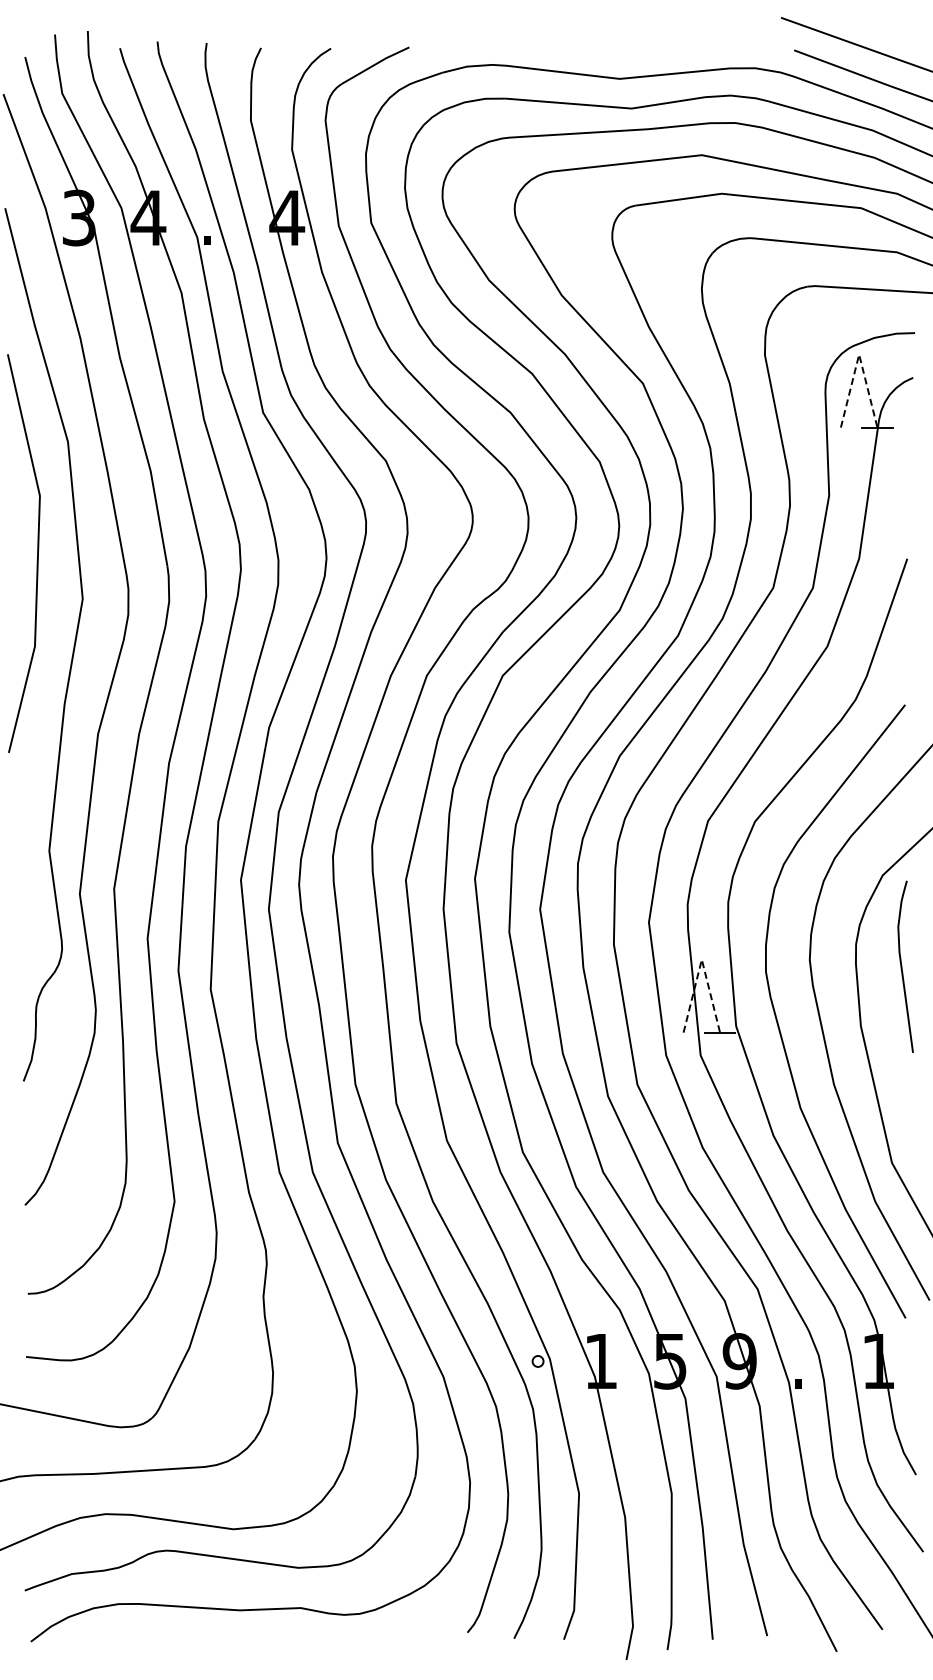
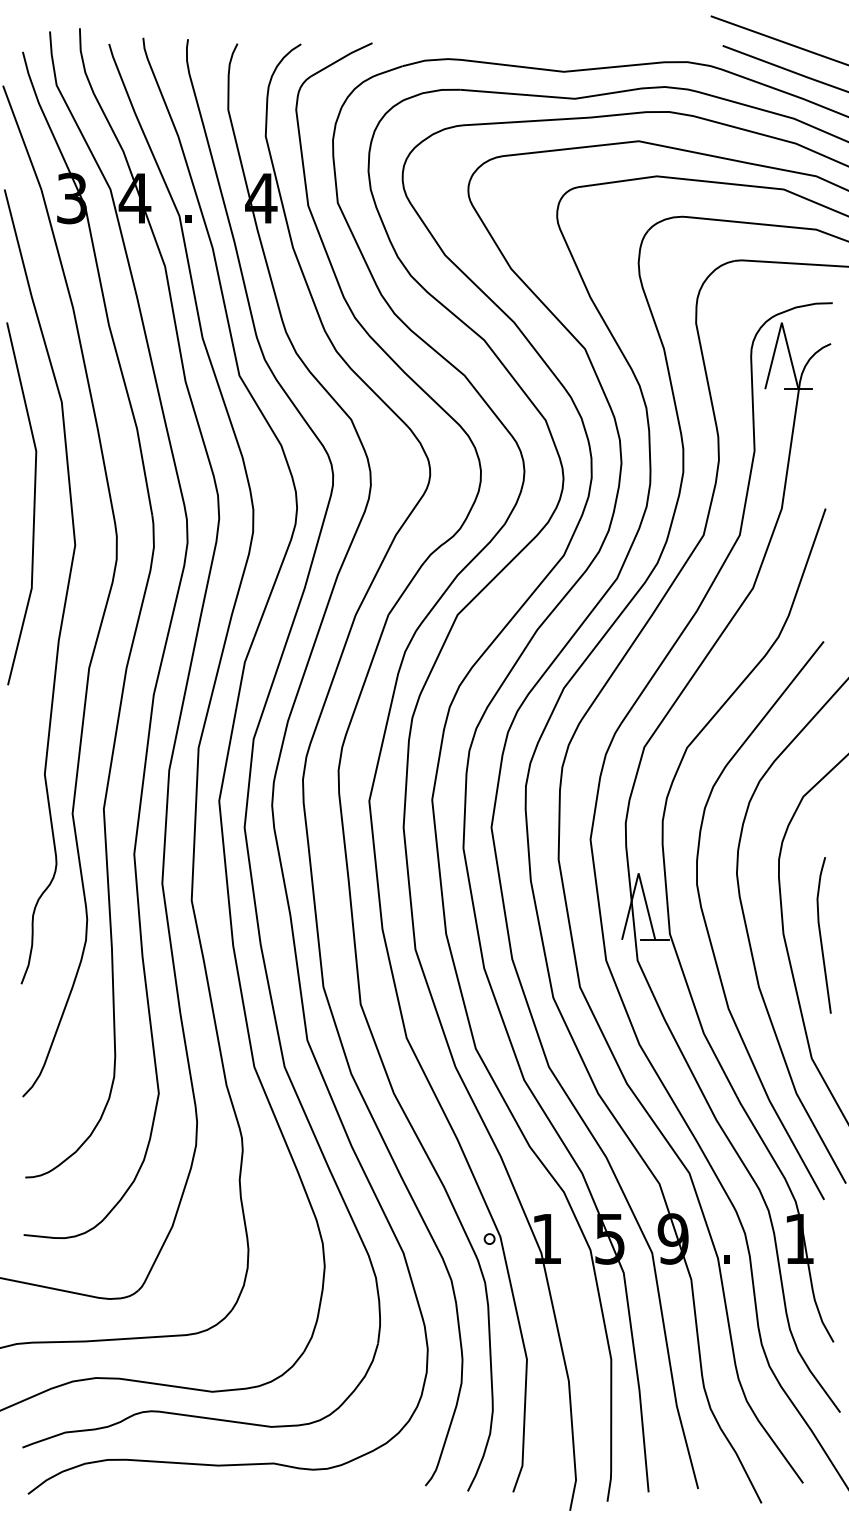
line: (859, 354) -> (782, 322), dashed -> solid
line: (701, 959) -> (638, 873), dashed -> solid
curve: (902, 966) -> (821, 935), moved

